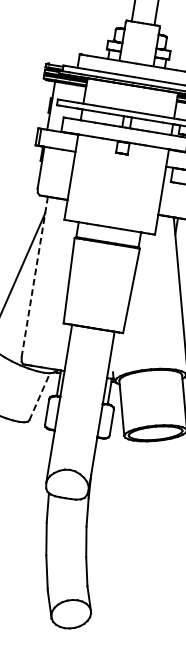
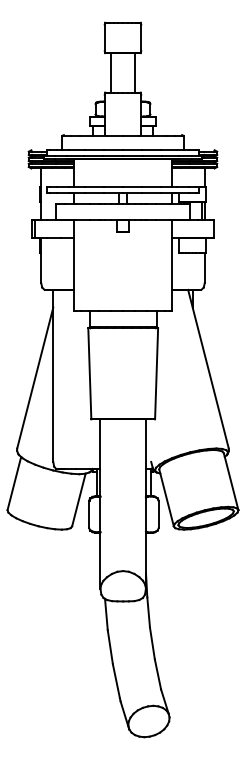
line: (35, 276) -> (53, 375), dashed -> solid
line: (40, 396) -> (79, 499), dashed -> solid

